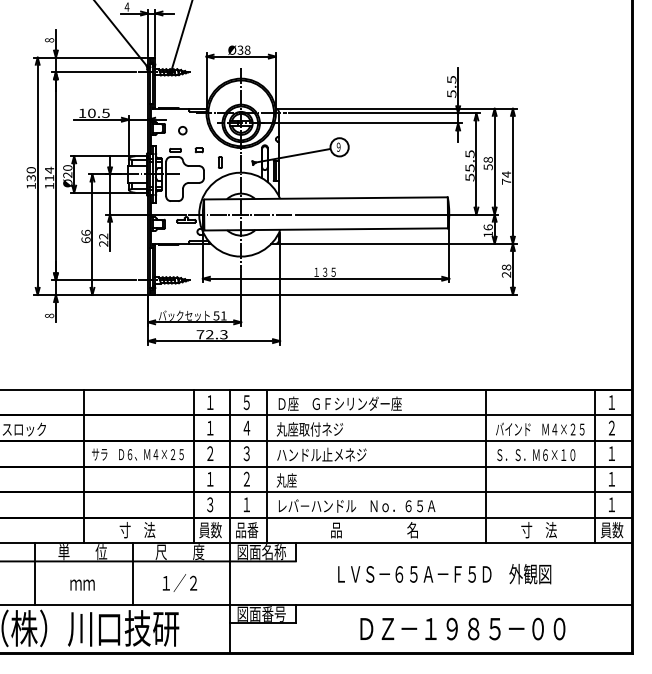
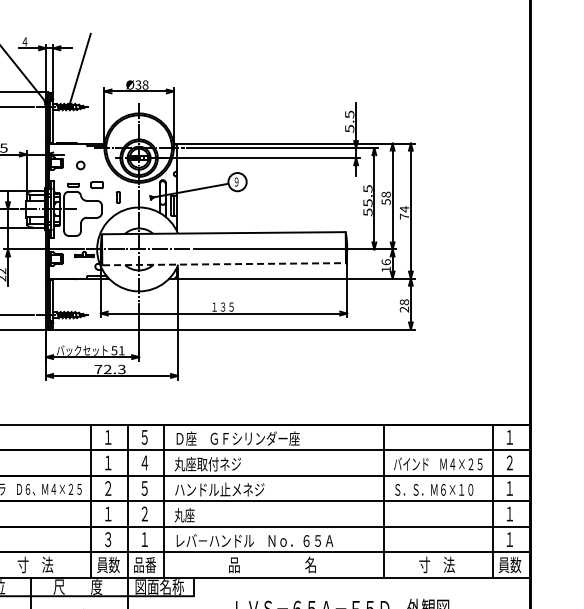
part: (198, 150) -> (96, 185), size x1.6
line: (326, 229) -> (224, 264), solid -> dashed
text: (246, 453) -> (144, 488), ３ -> ５

